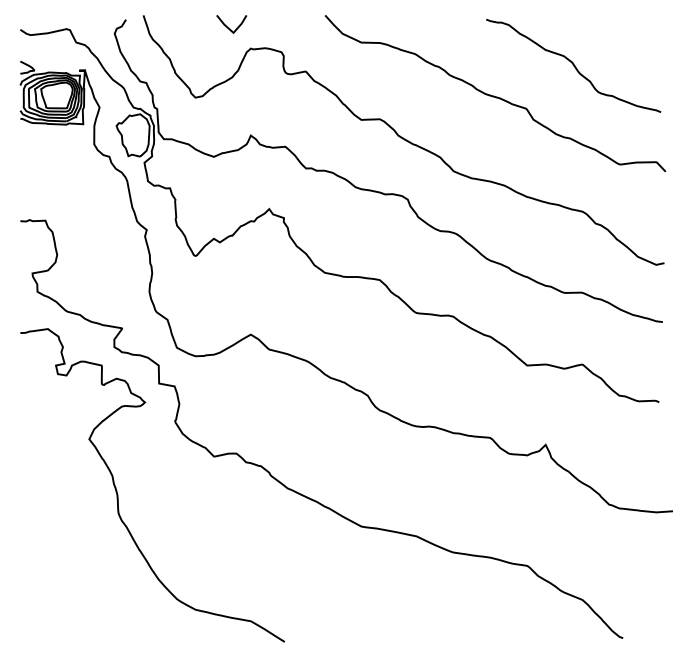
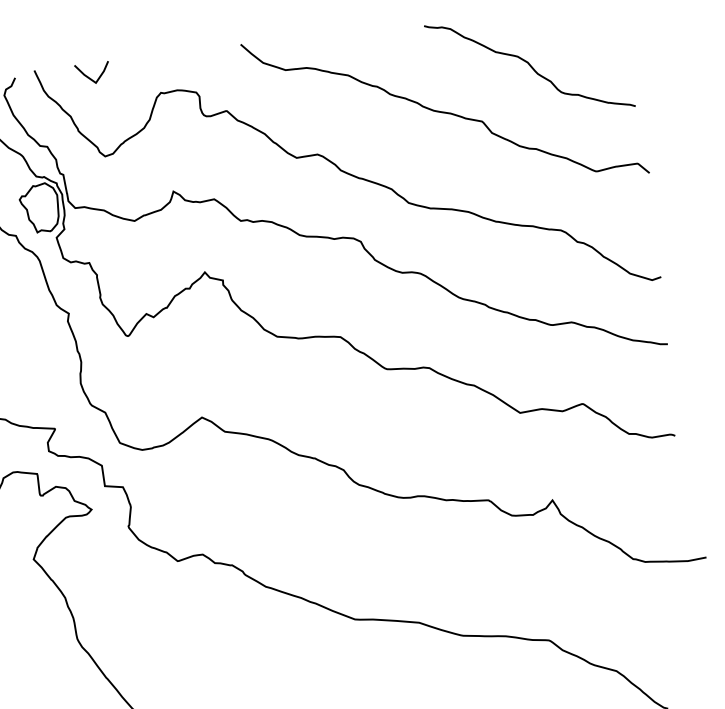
curve: (229, 27) -> (90, 77), moved

